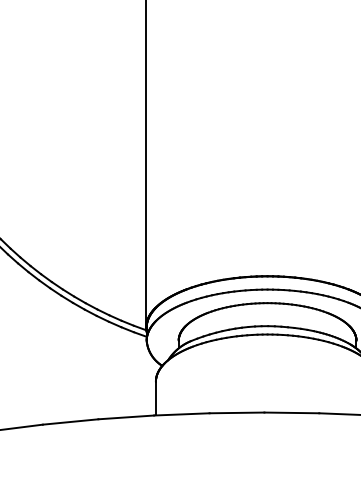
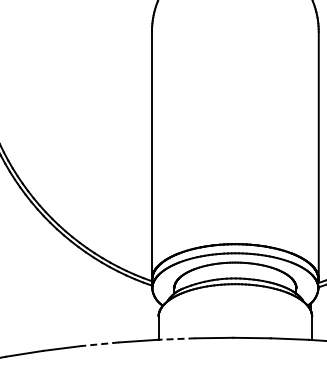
line: (180, 415) -> (175, 339), solid -> dashed
line: (69, 422) -> (99, 344), solid -> dashed

